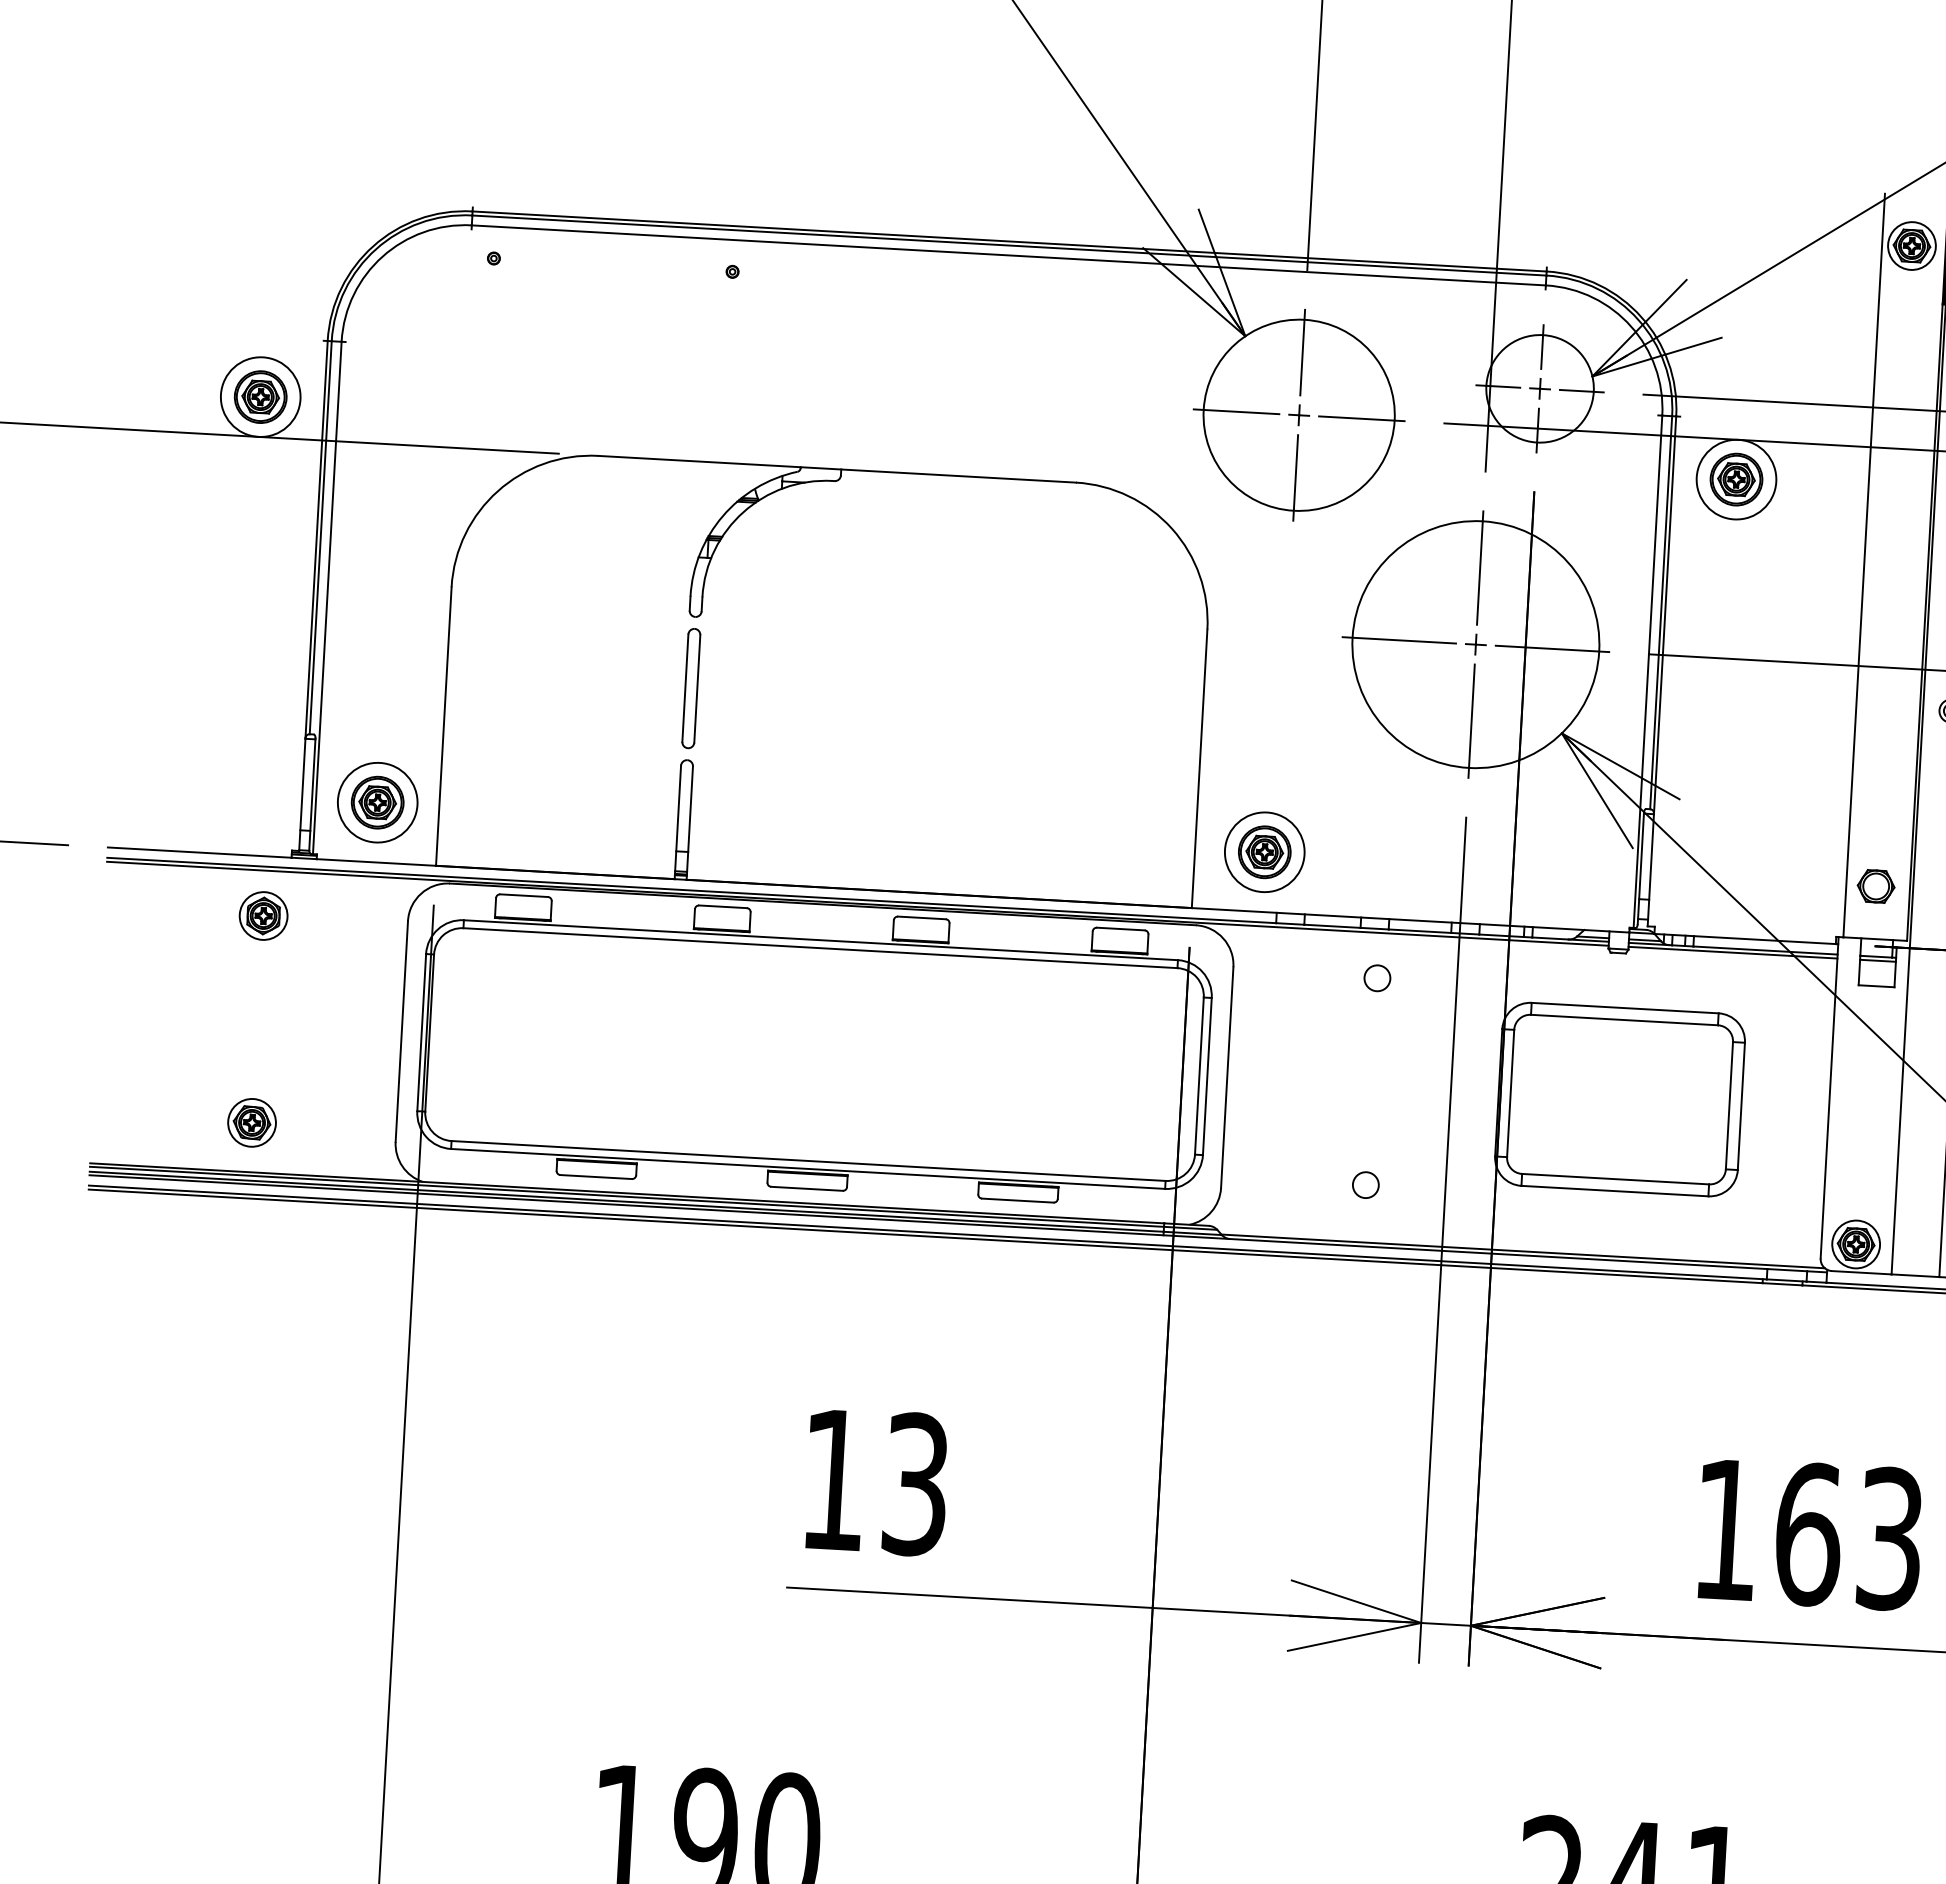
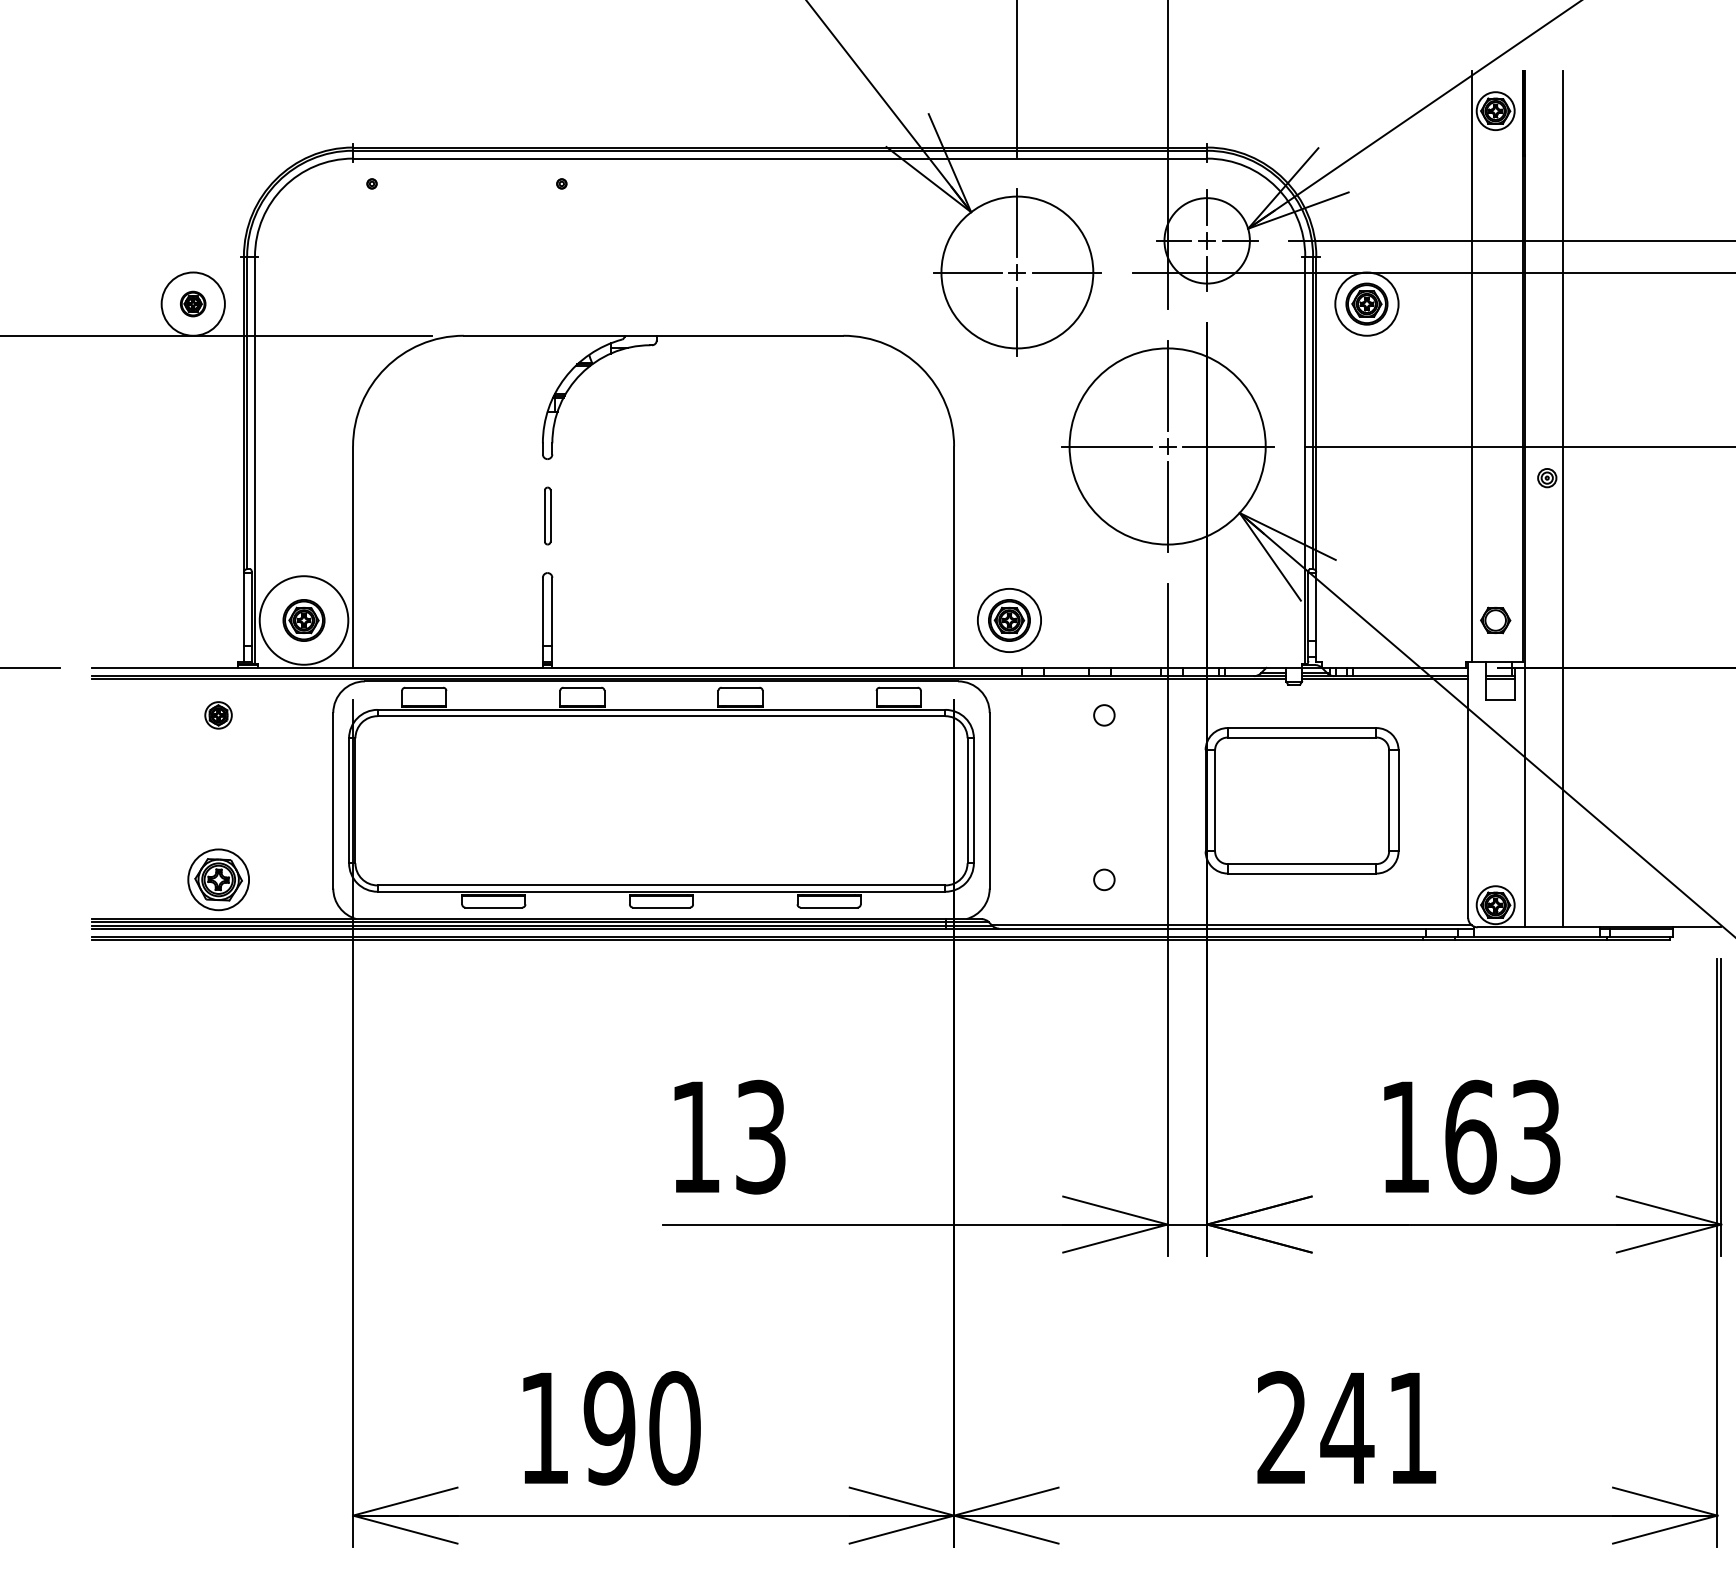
part: (259, 396) -> (192, 303), size x0.6
part: (691, 687) -> (547, 515), size x0.6
circle: (377, 802) -> (303, 620), size x1.4
part: (263, 916) -> (218, 715), size x0.7
part: (251, 1122) -> (218, 879), size x1.6

